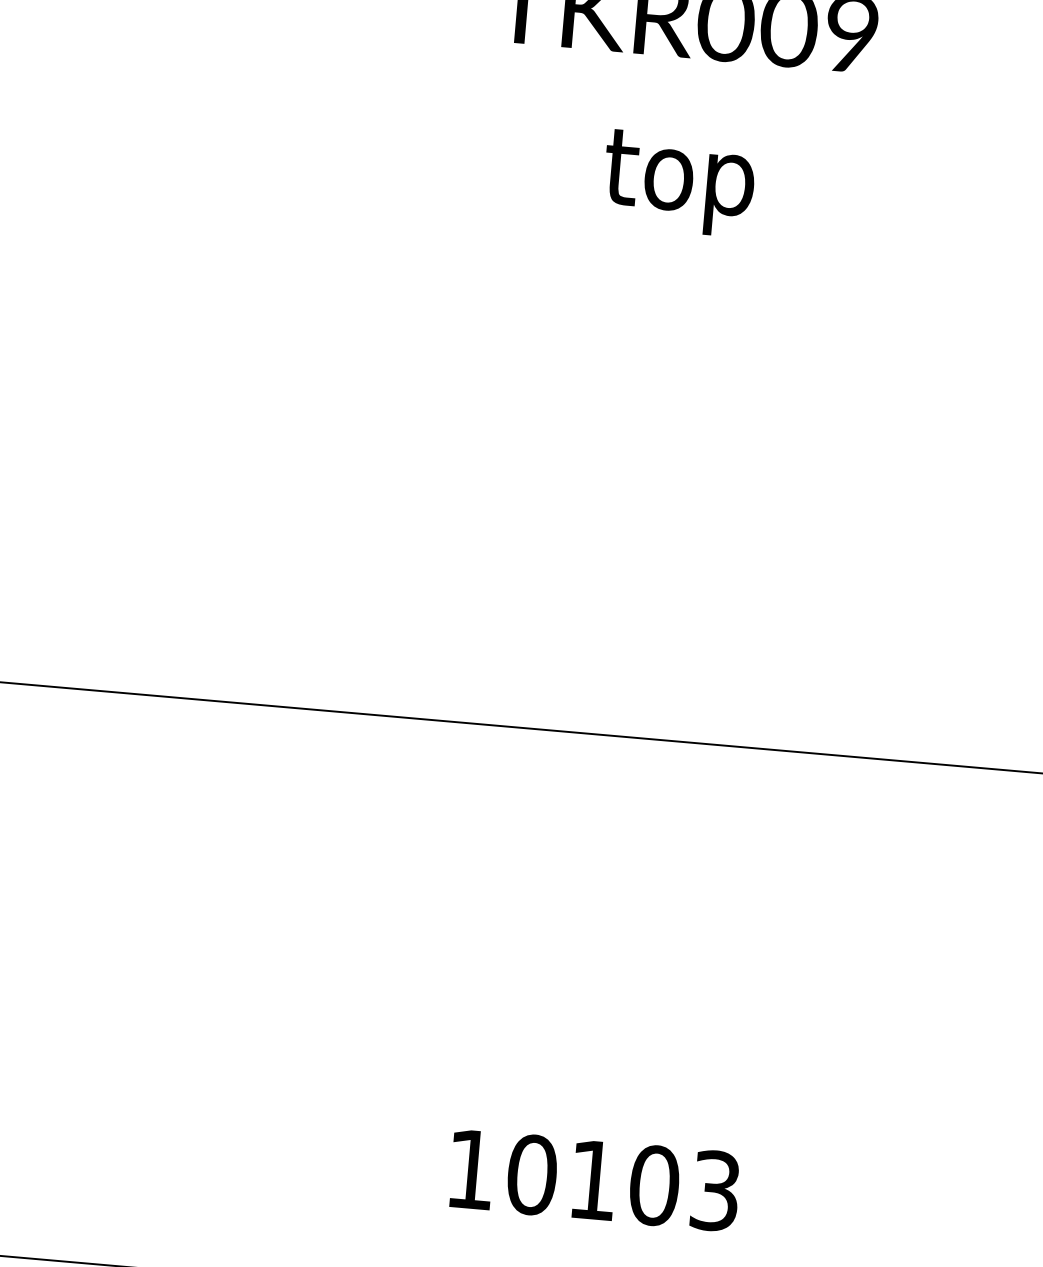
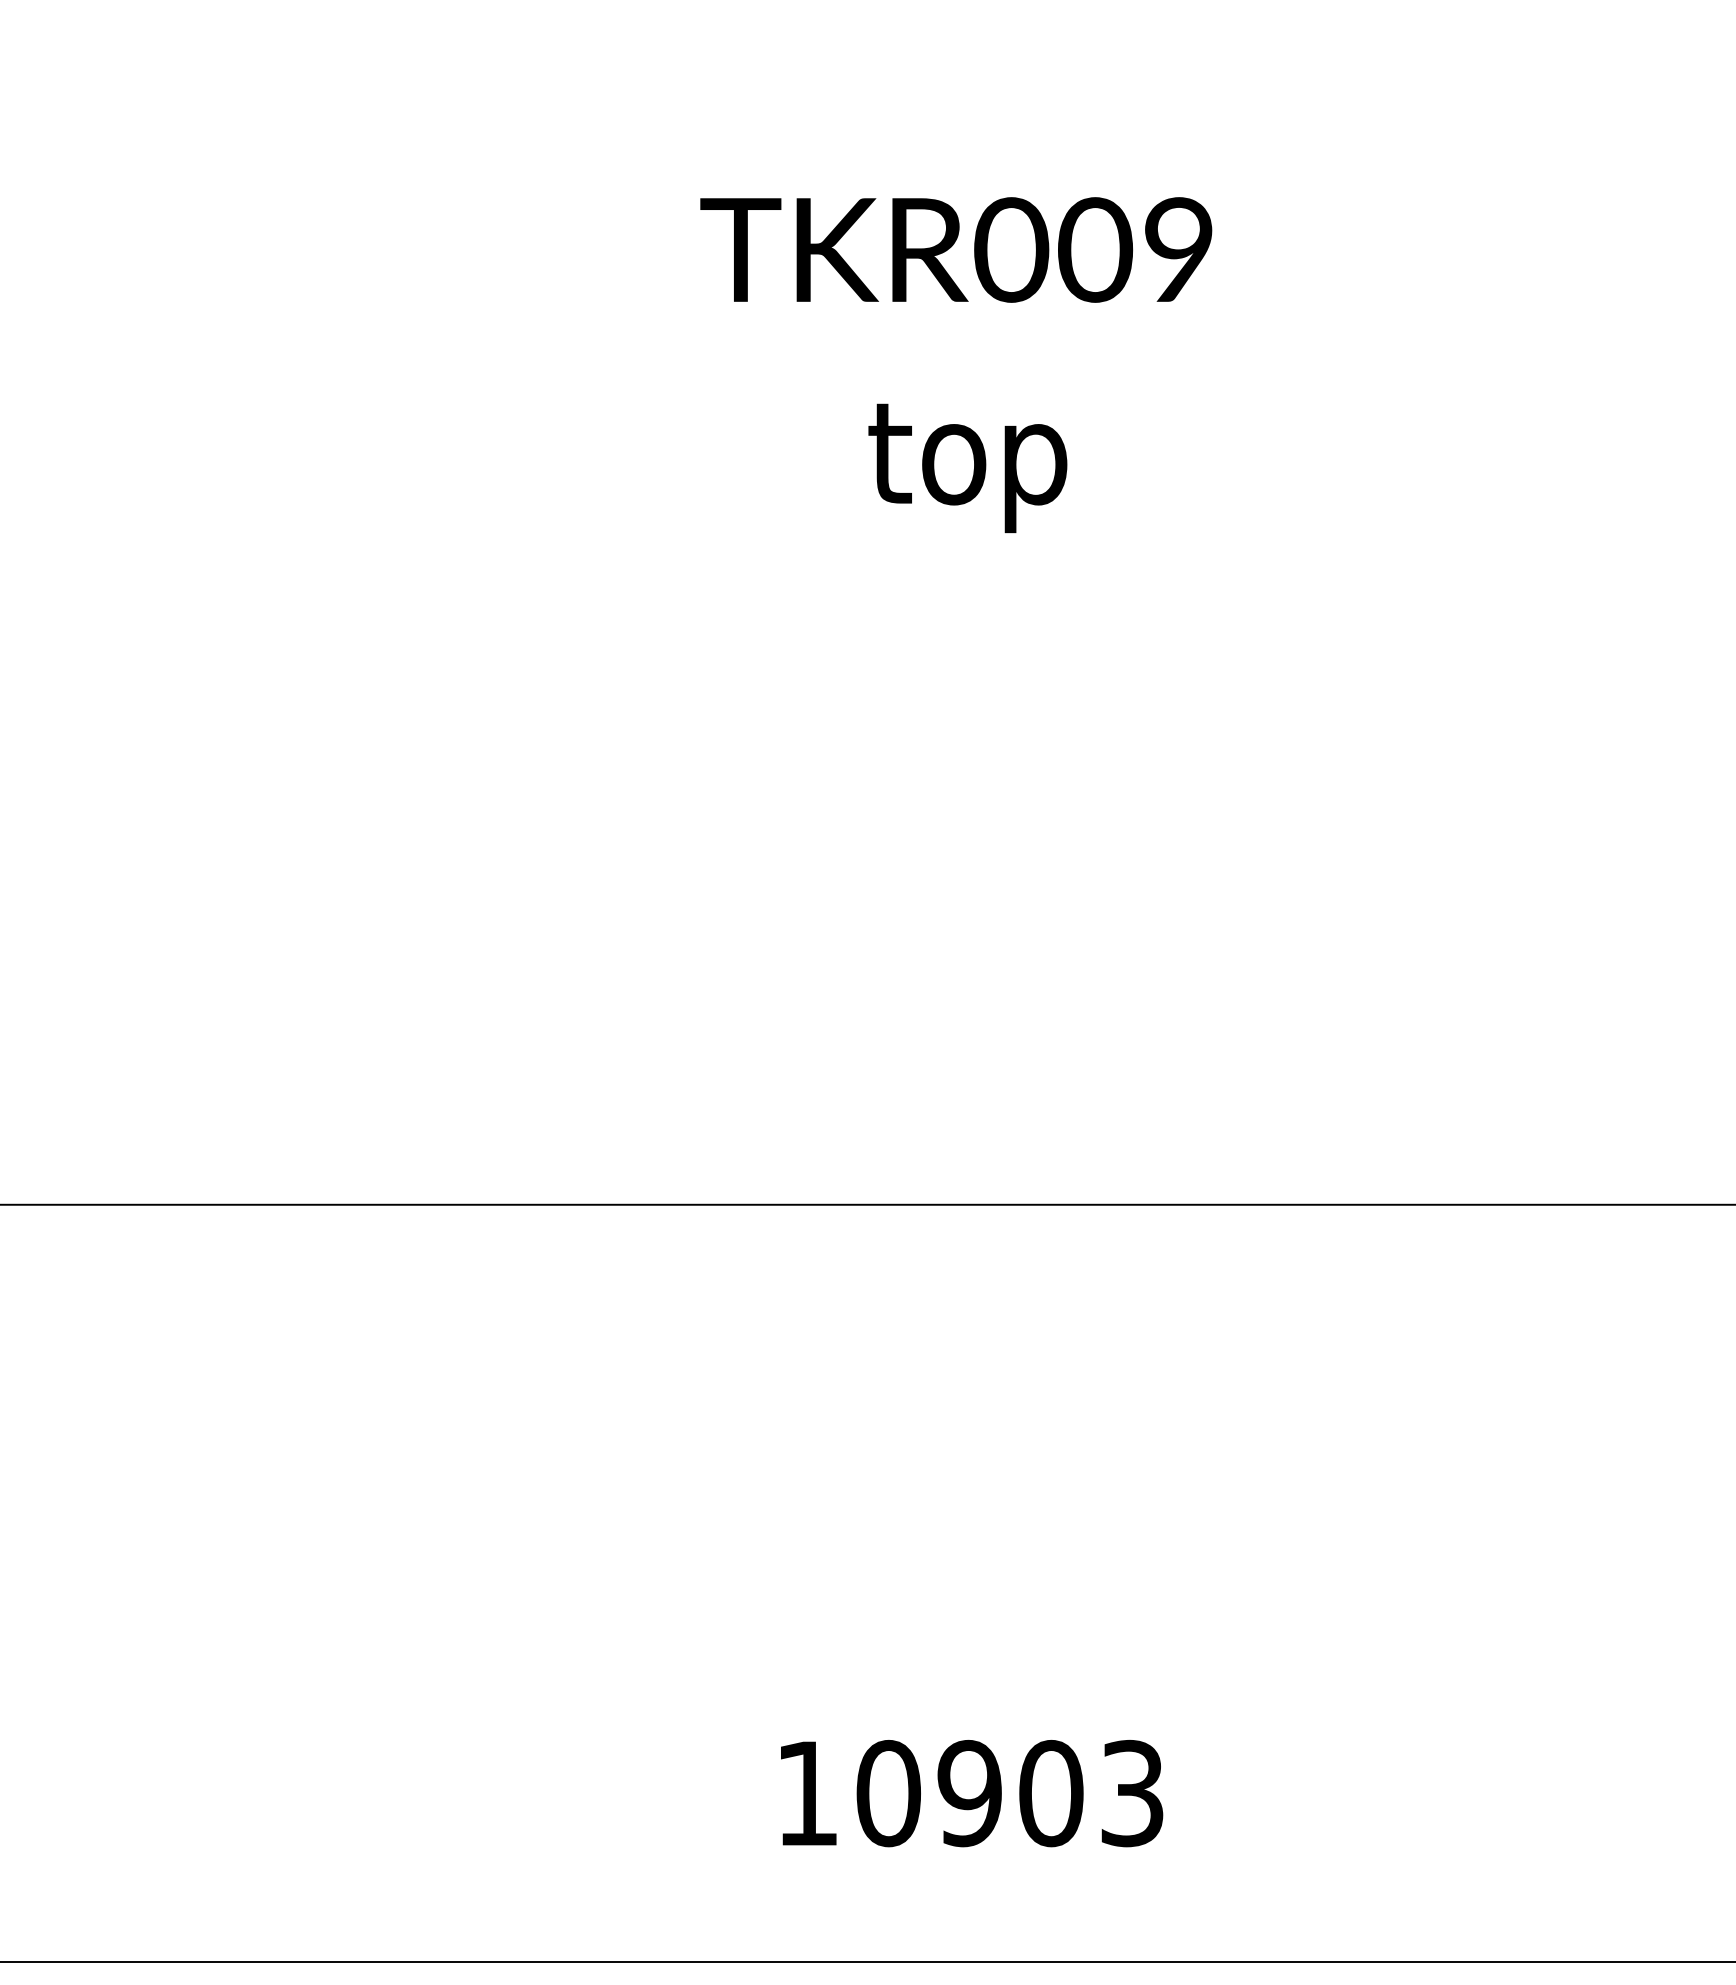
text: (592, 1180) -> (969, 1793), 10103 -> 10903

